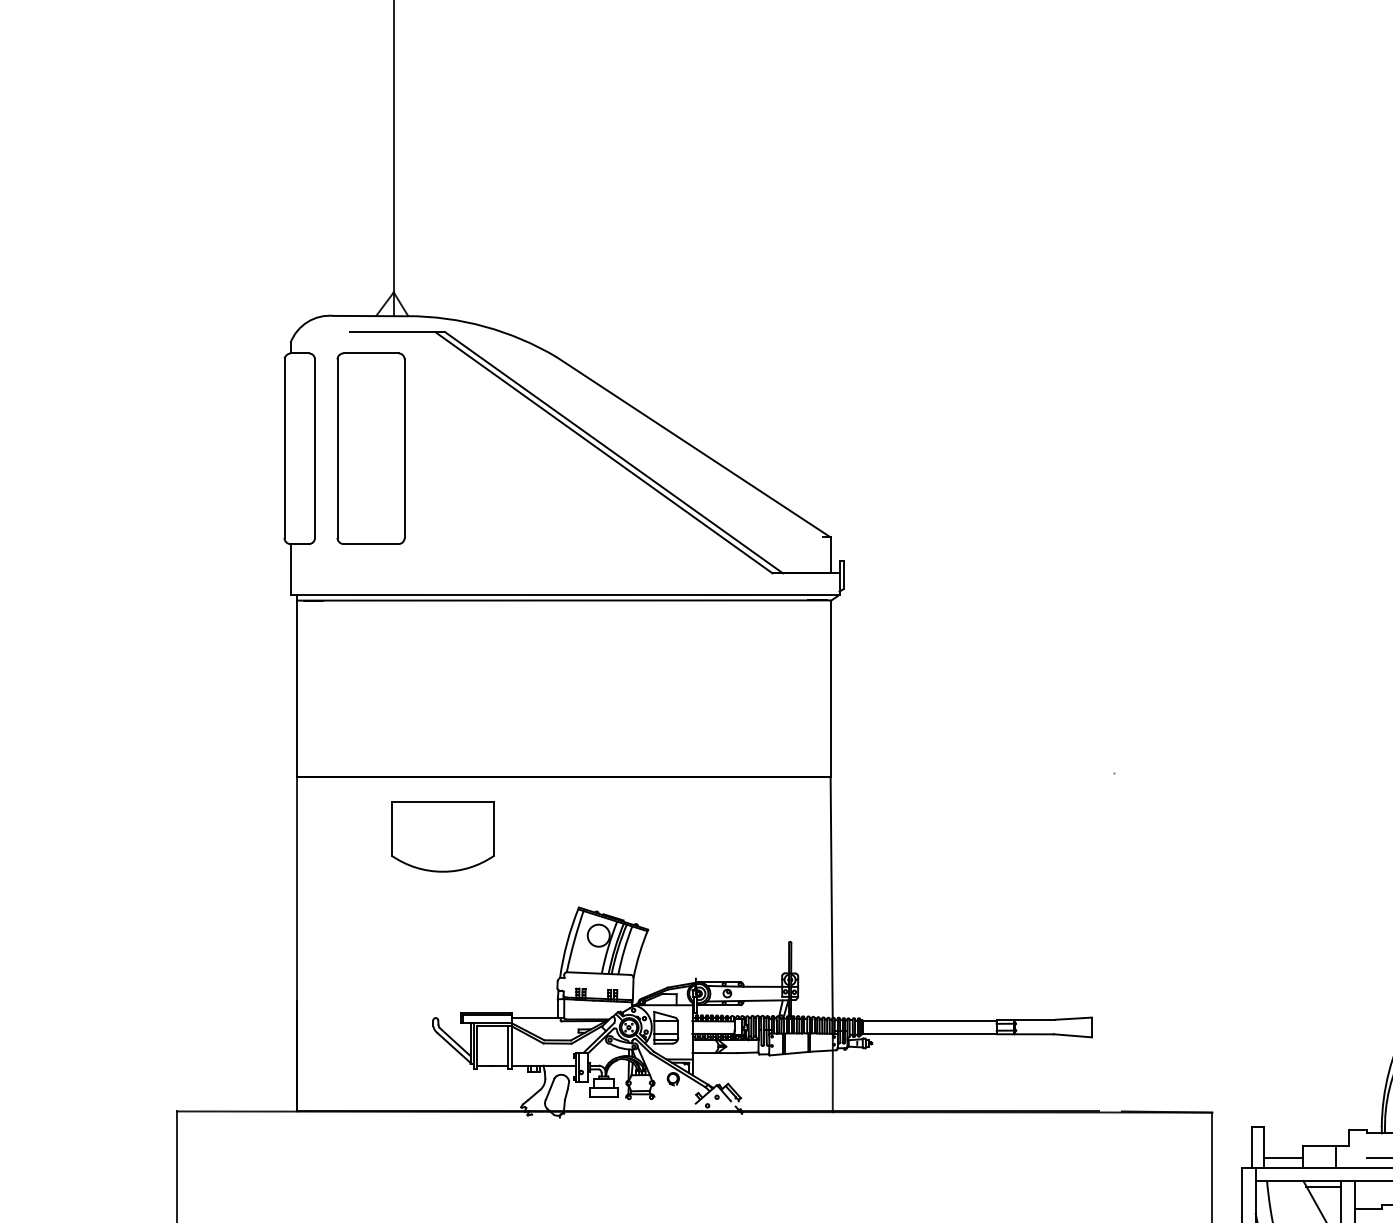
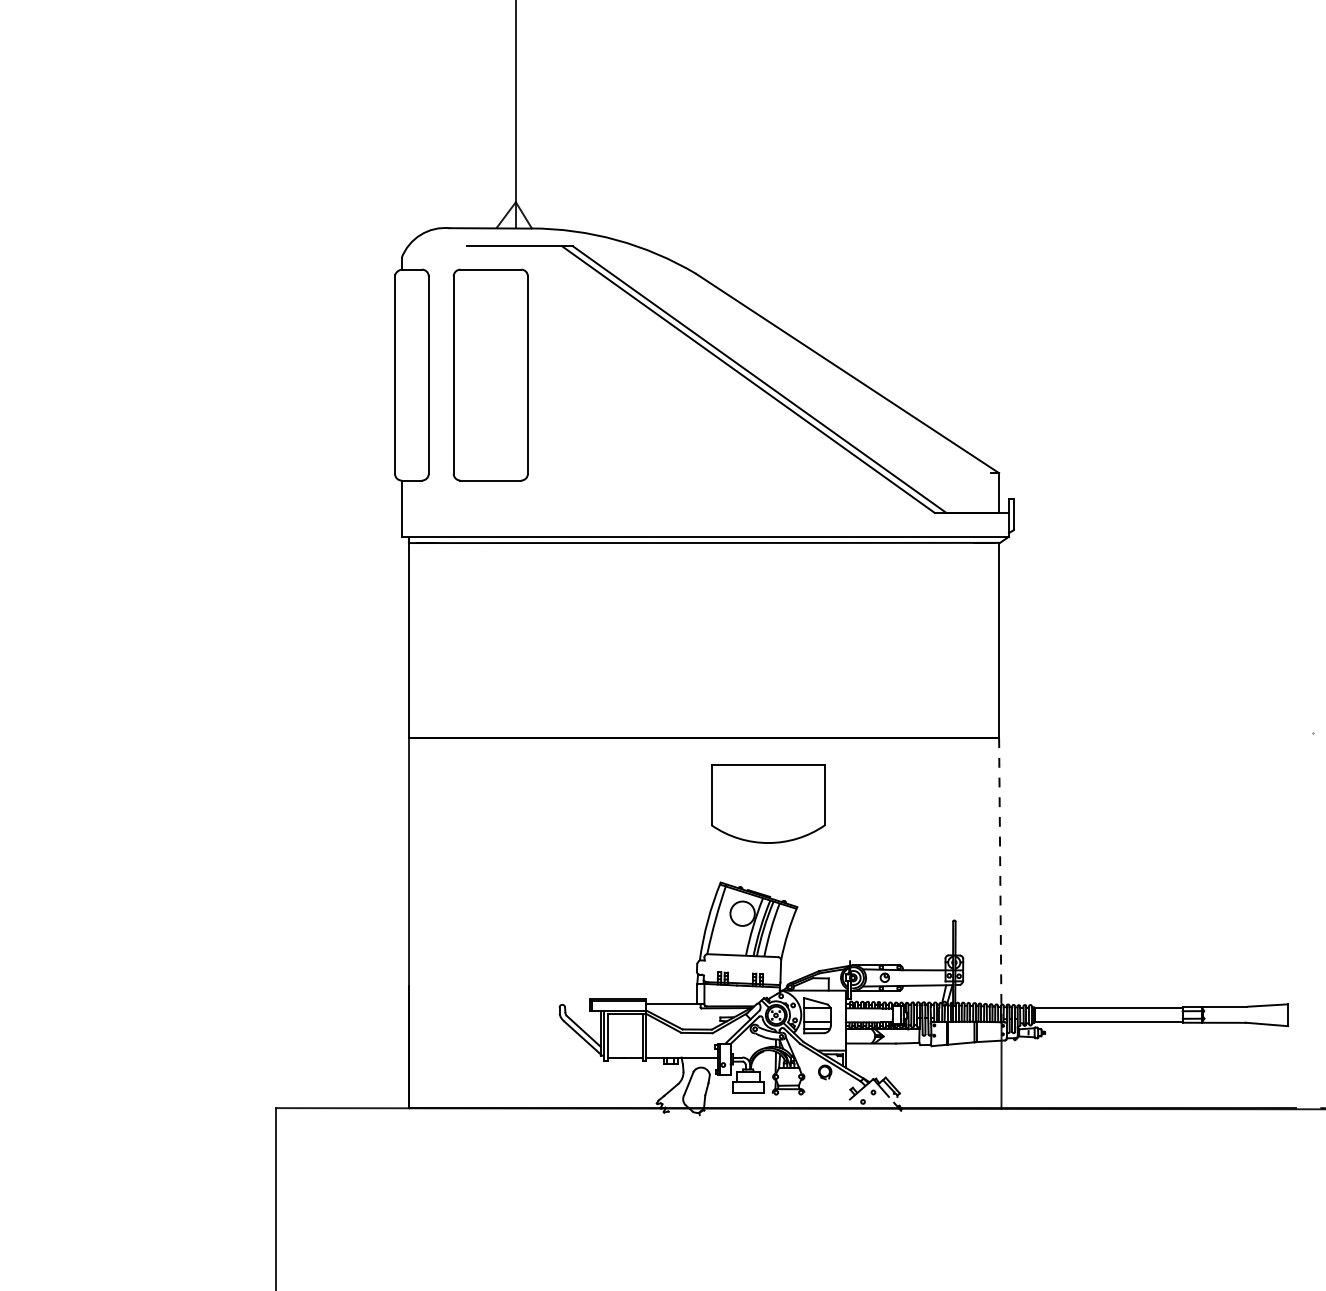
part: (442, 836) -> (767, 804), moved
line: (831, 906) -> (1000, 881), solid -> dashed

